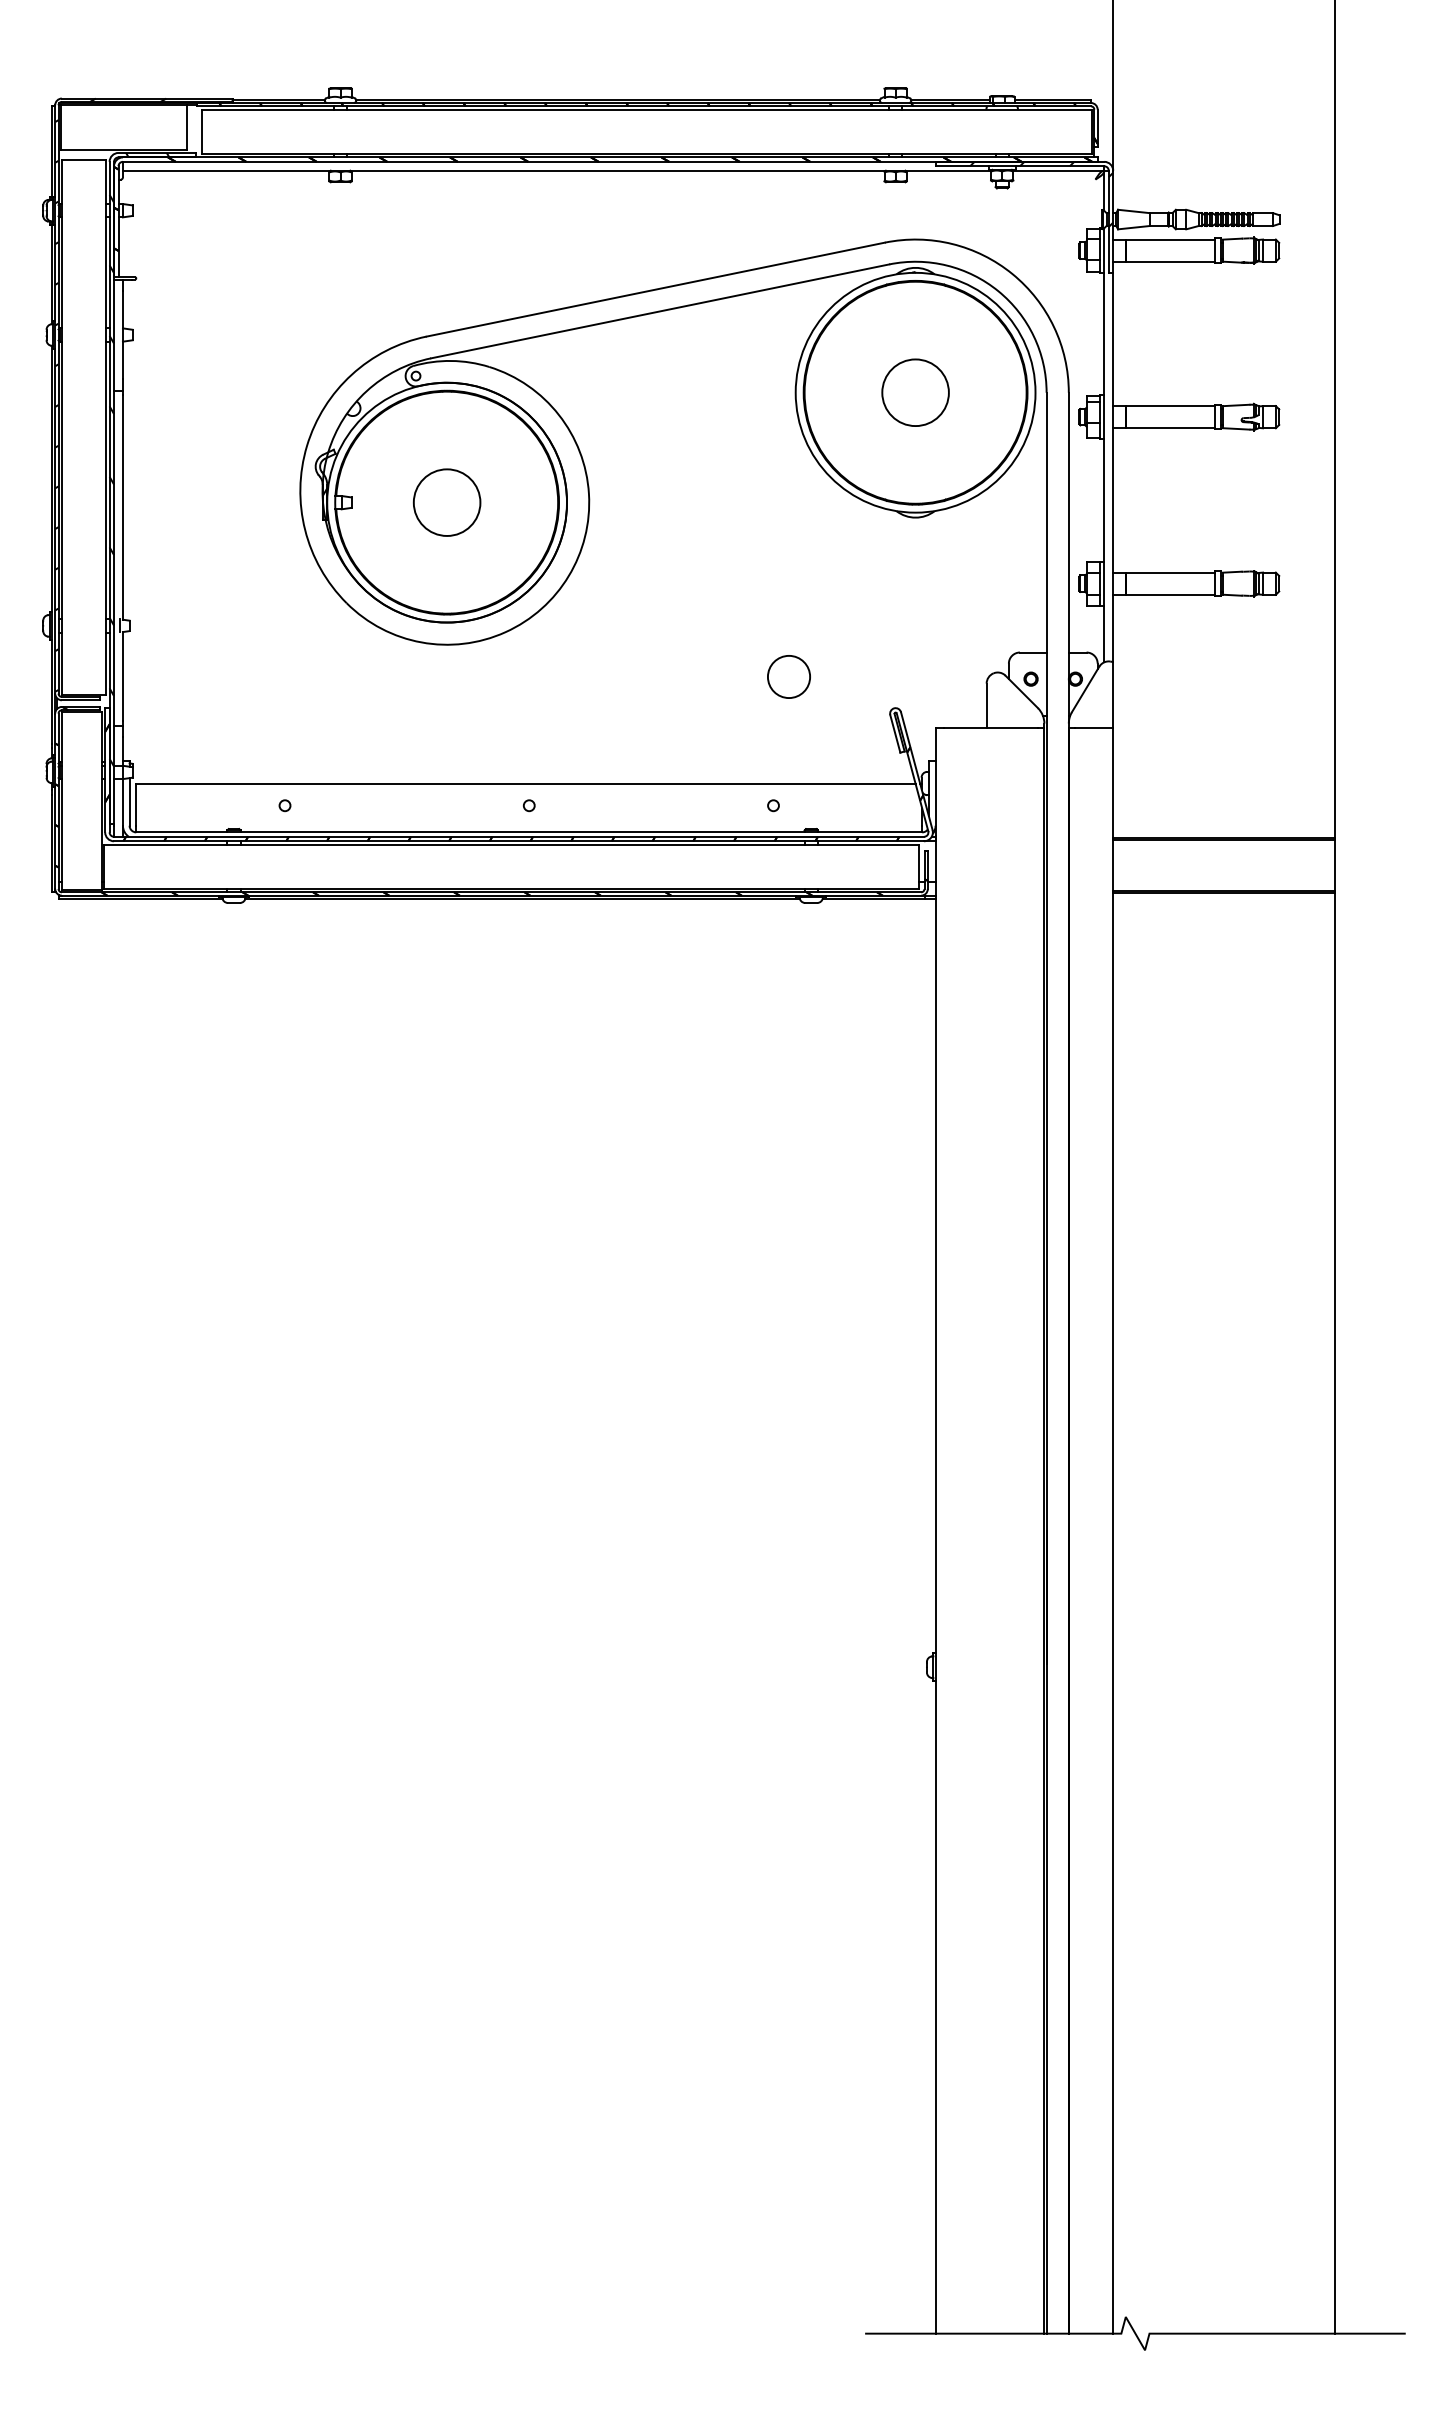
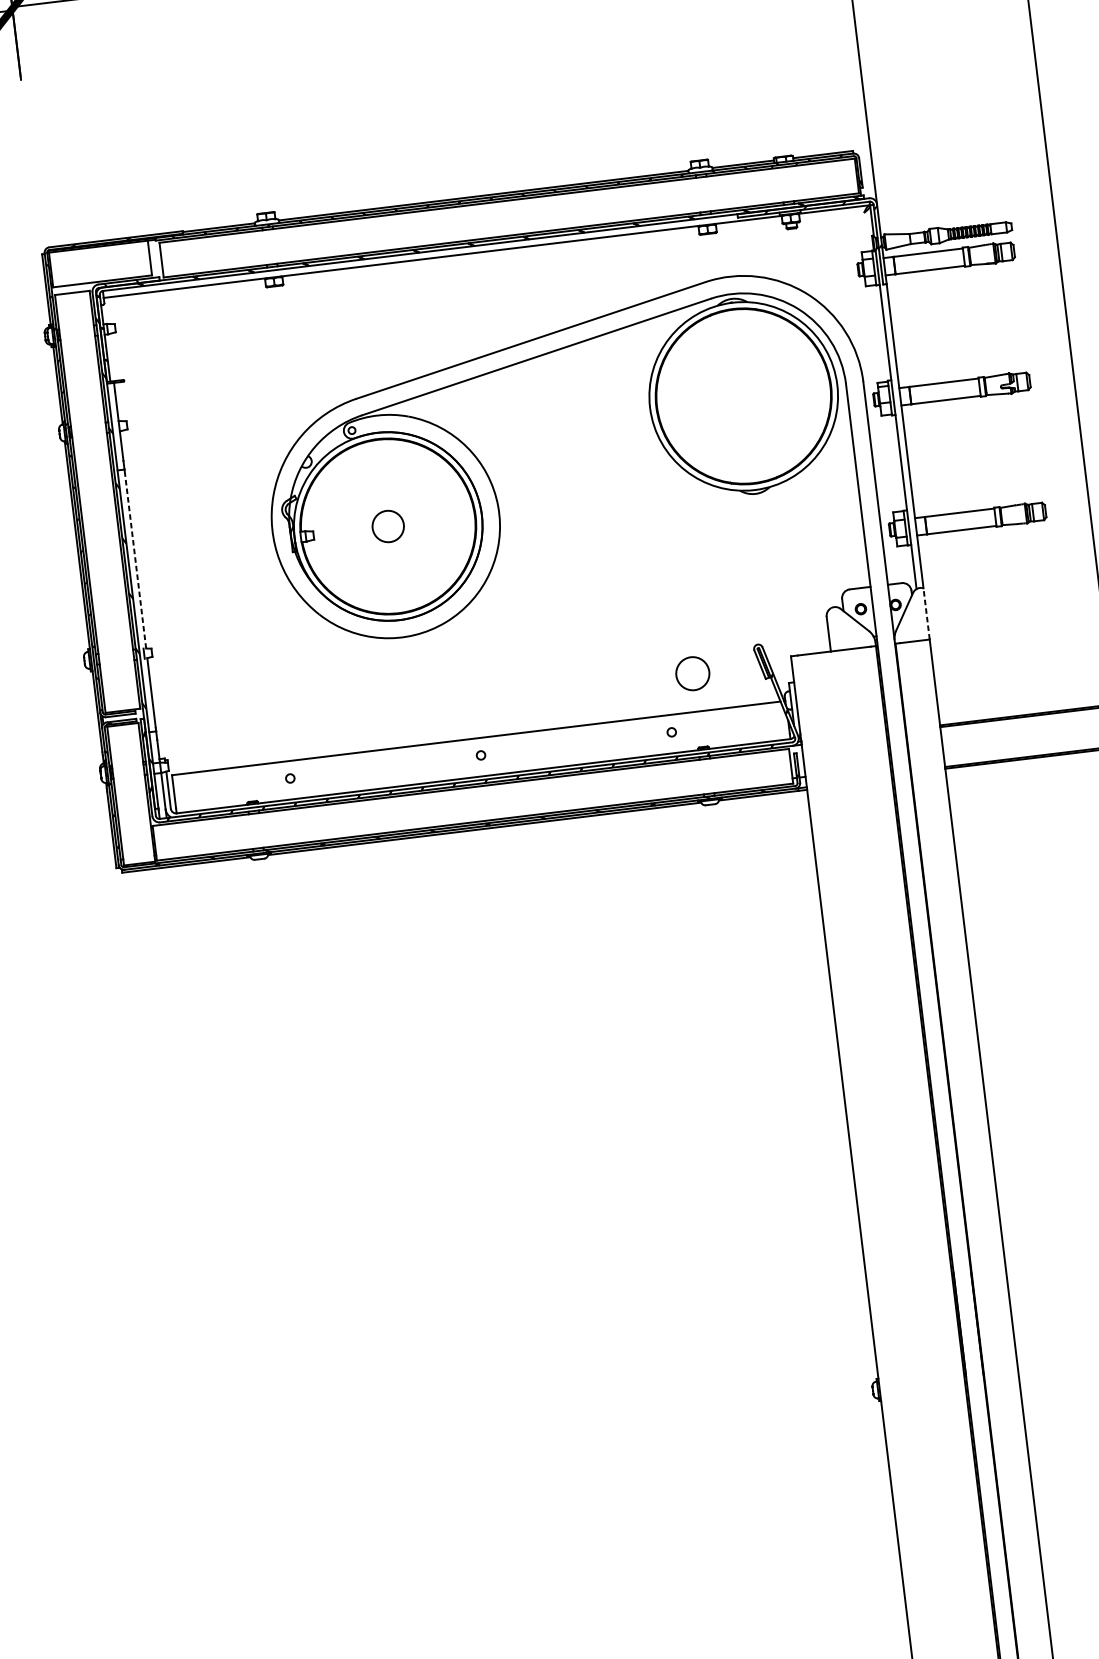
circle: (915, 392) -> (743, 396), removed
circle: (446, 502) -> (387, 526), size x0.6
line: (122, 506) -> (135, 560), solid -> dashed
circle: (788, 676) -> (692, 673), moved
line: (1113, 695) -> (926, 614), solid -> dashed

